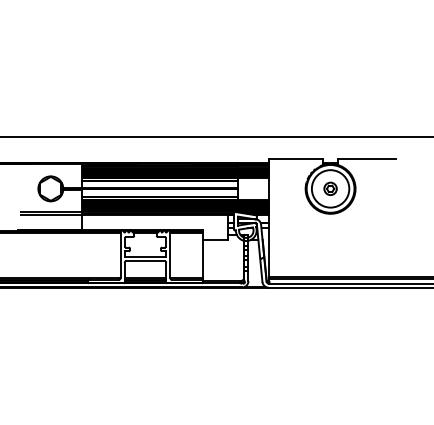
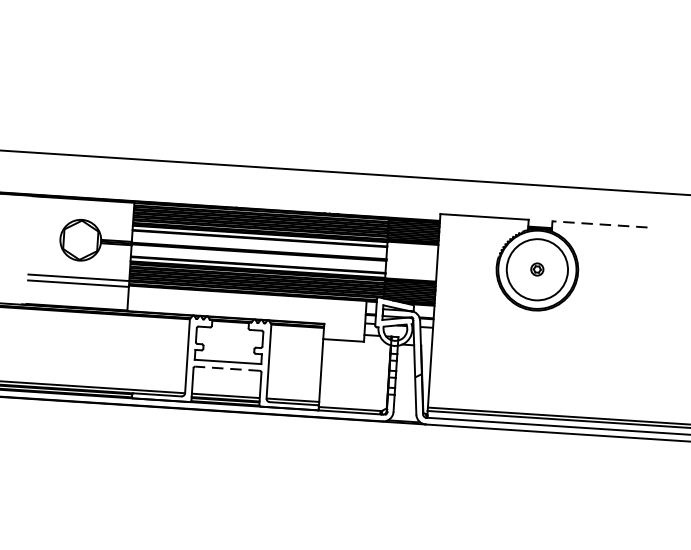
line: (366, 158) -> (599, 223), solid -> dashed
part: (330, 188) -> (537, 269), size x0.6
line: (145, 261) -> (227, 368), solid -> dashed

